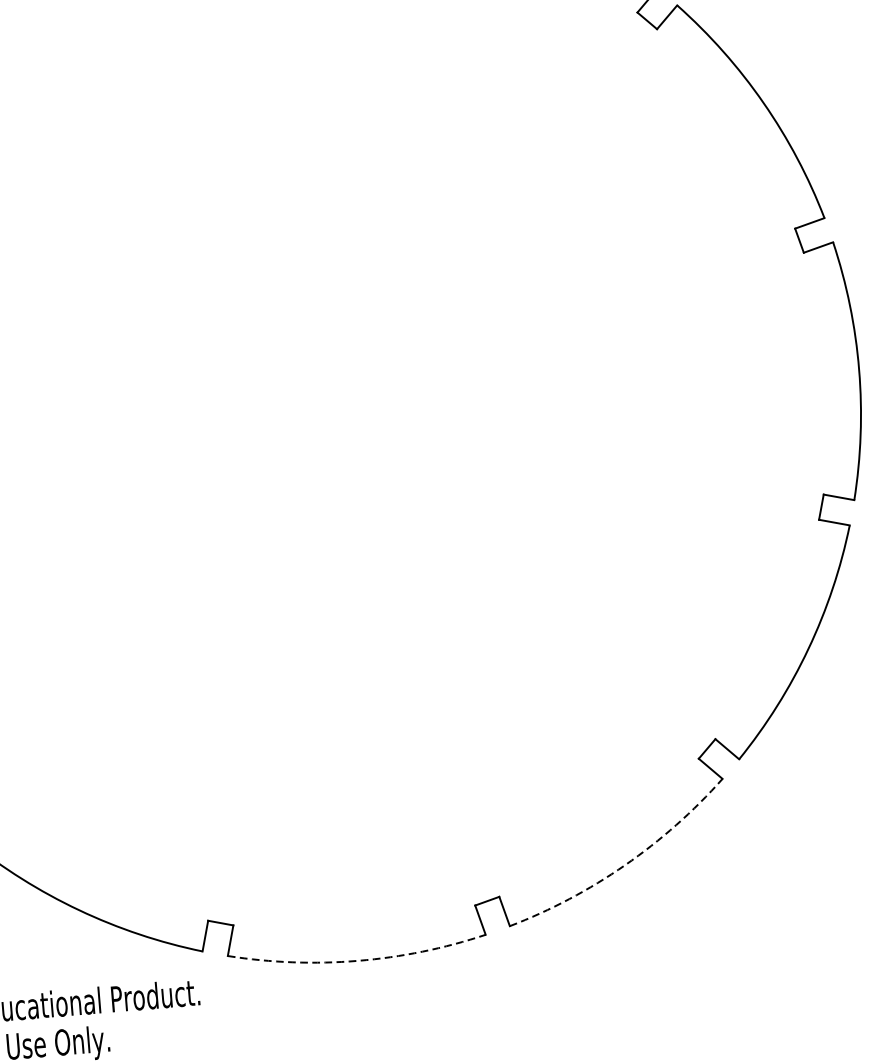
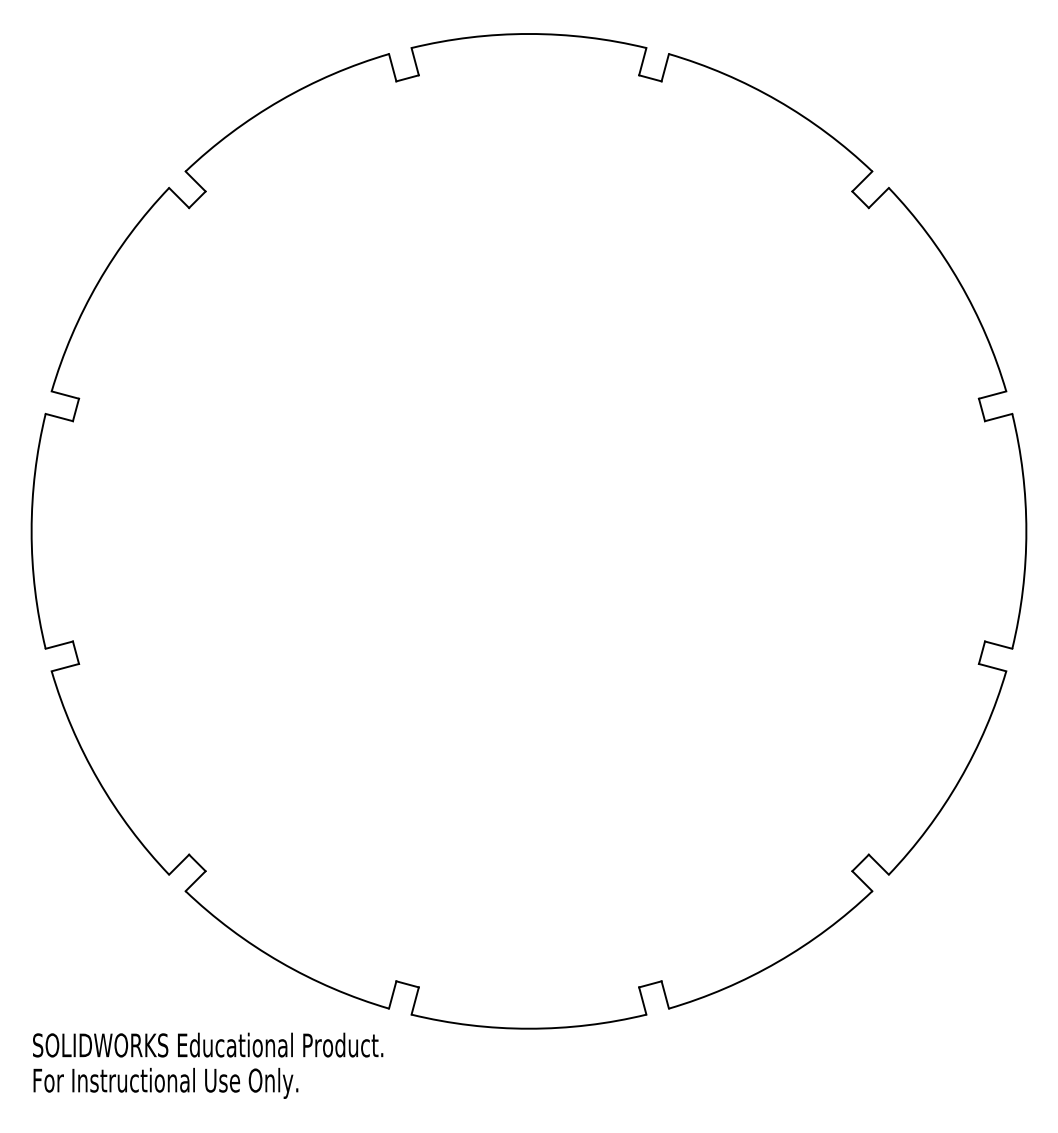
arc: (624, 865) -> (777, 962), dashed -> solid
arc: (358, 960) -> (529, 1028), dashed -> solid

